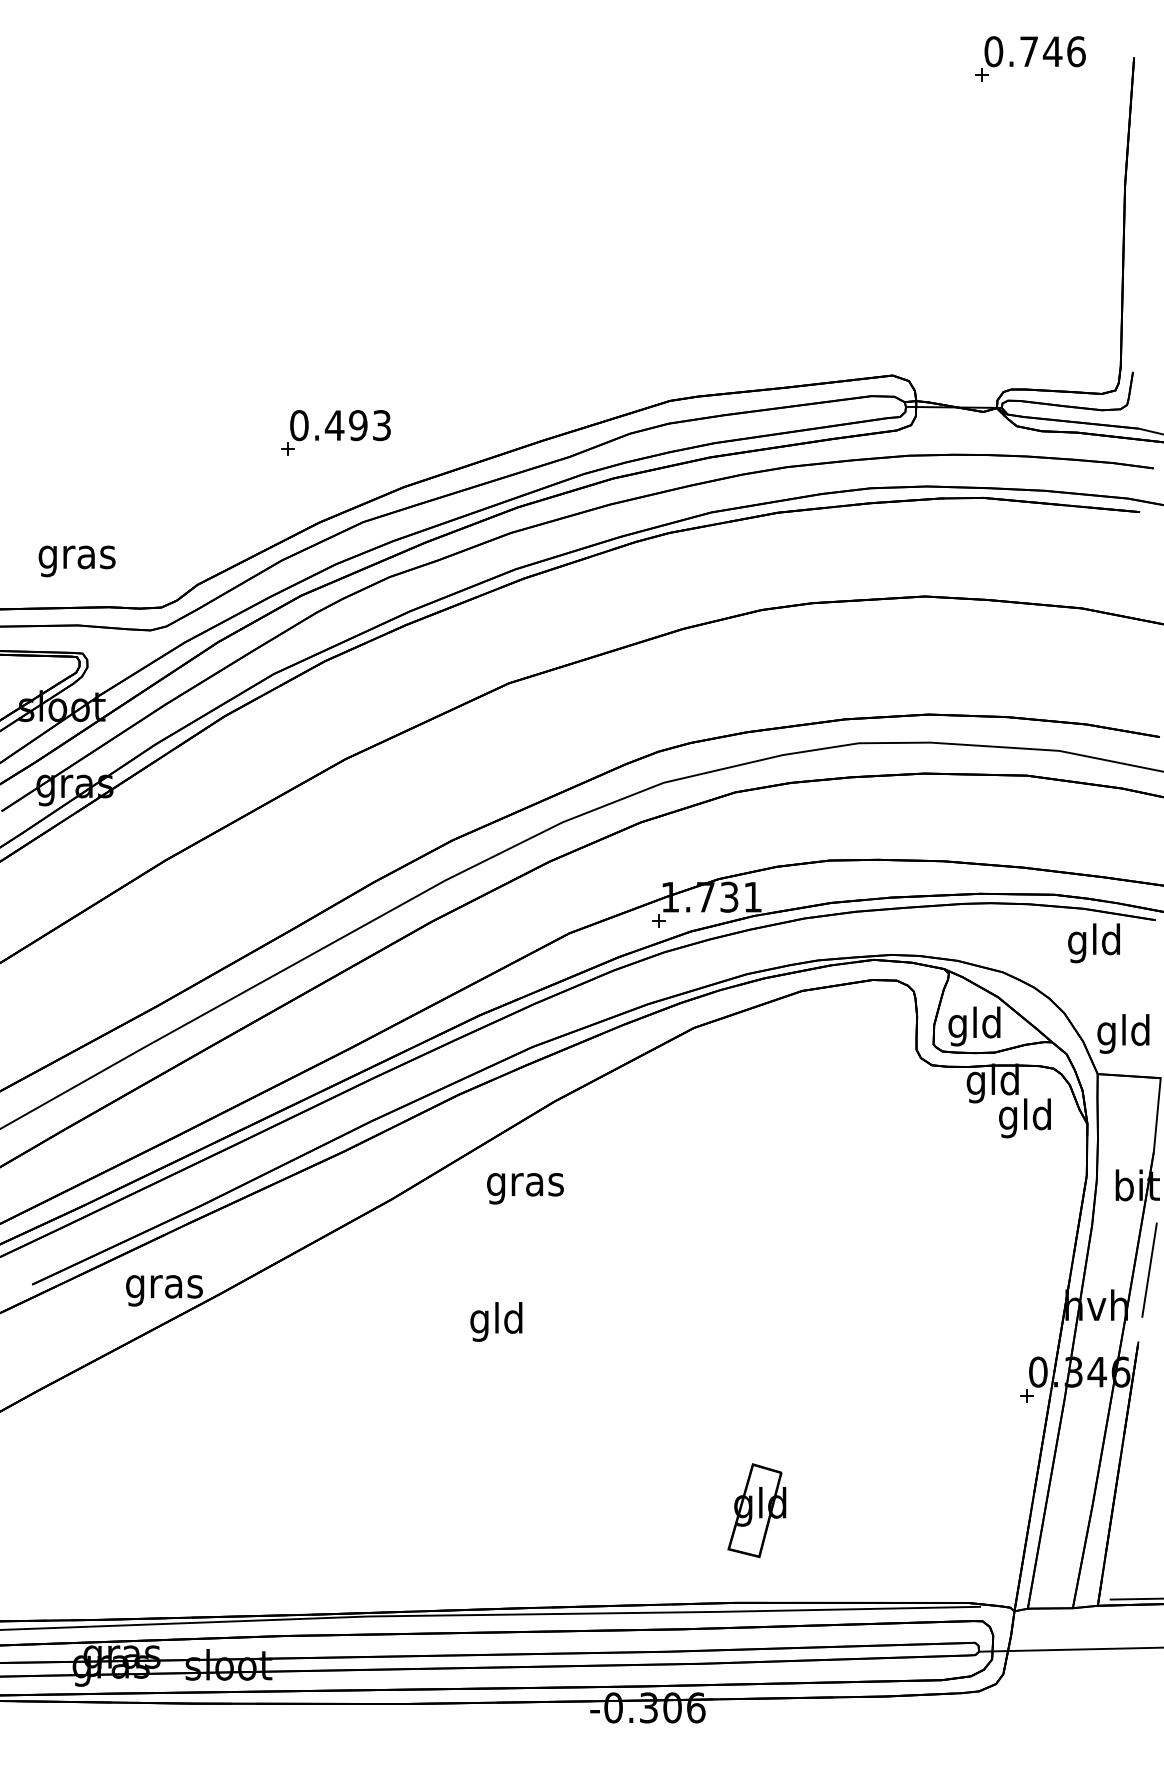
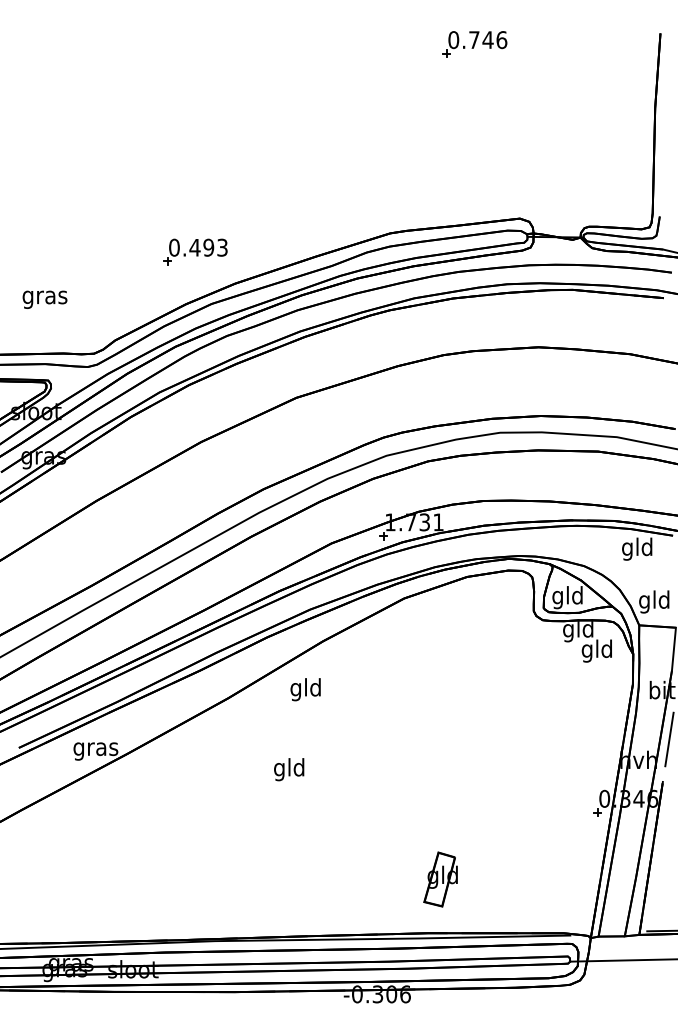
part: (1029, 59) -> (474, 44), moved
text: (76, 560) -> (44, 299), moved
text: (524, 1184) -> (305, 689), gras -> gld

